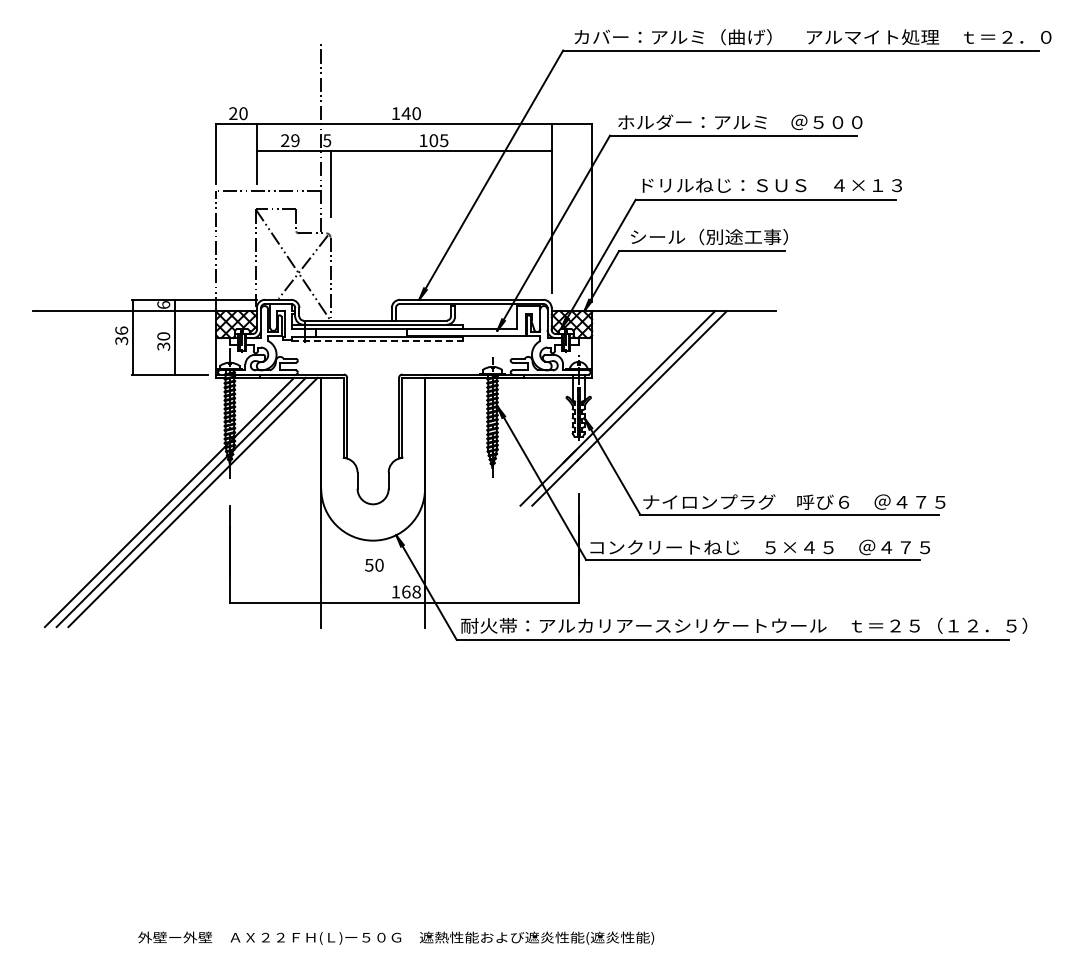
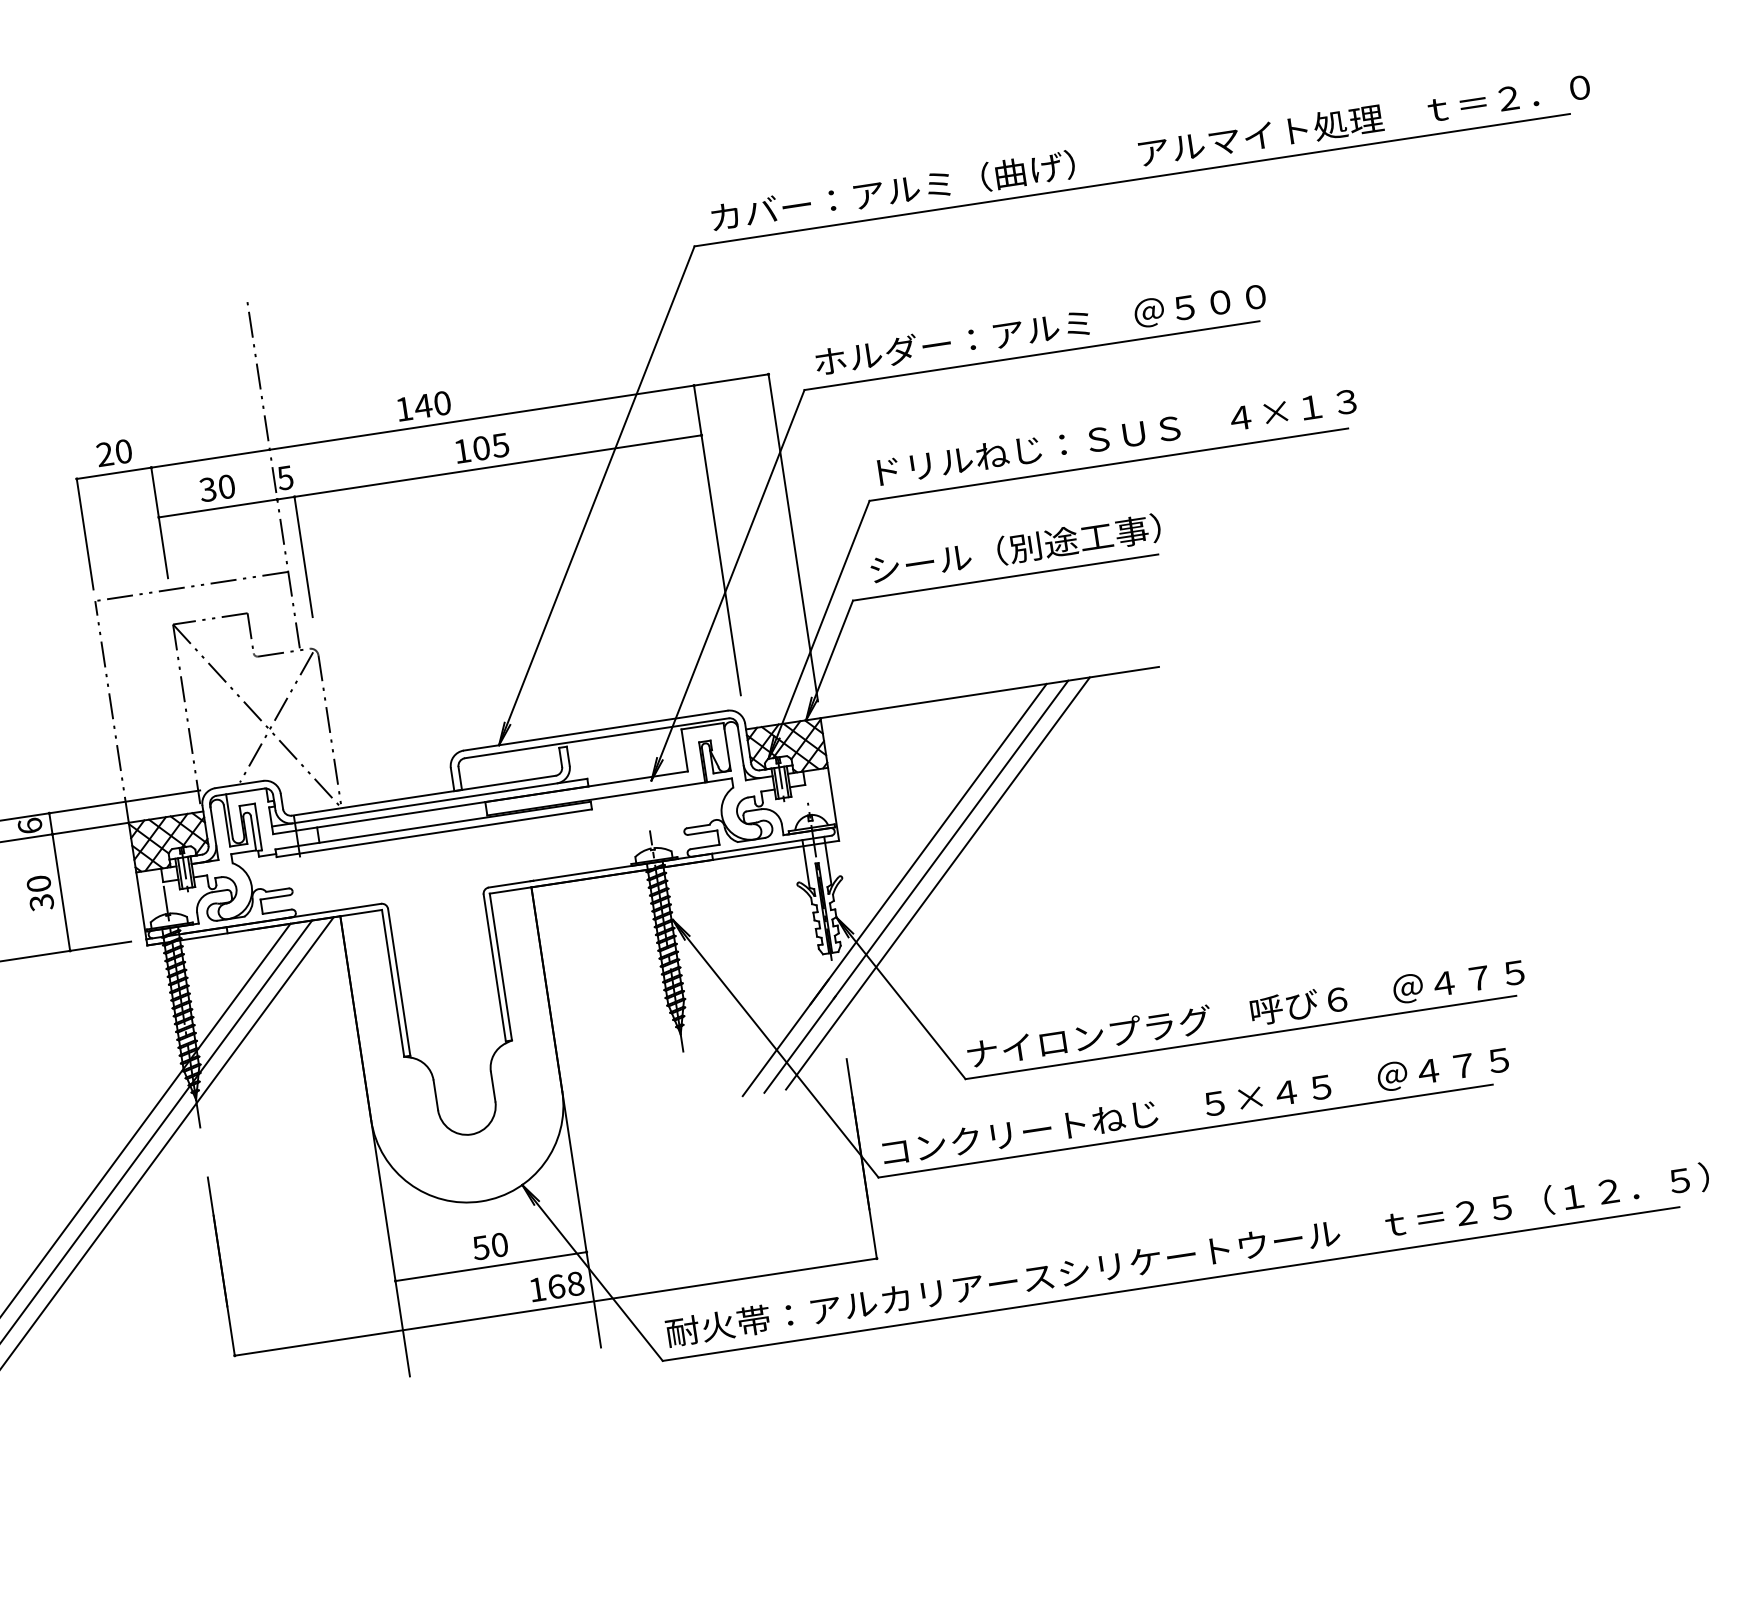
text: (290, 140) -> (217, 487), 29 -> 30
line: (377, 341) -> (433, 833), dashed -> solid
line: (641, 408) -> (938, 883), added
line: (373, 576) -> (491, 1267), added

